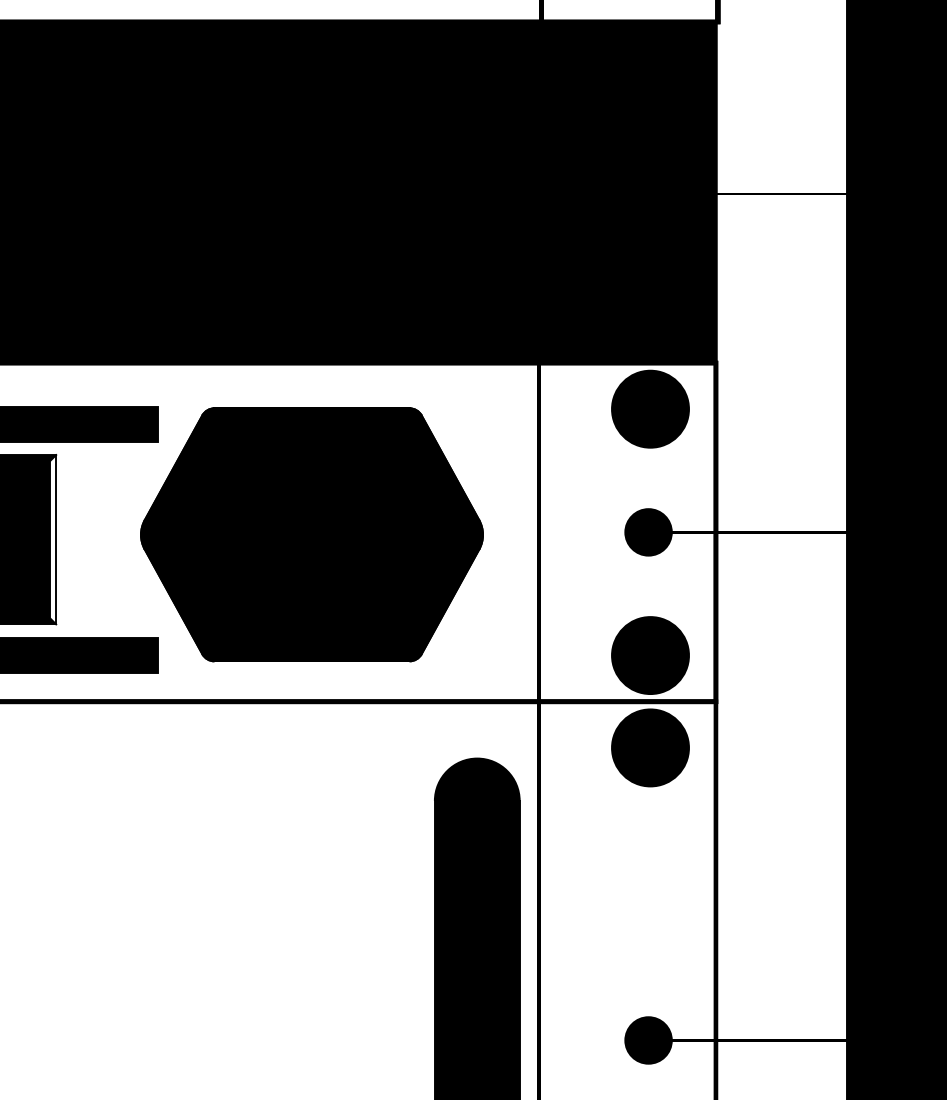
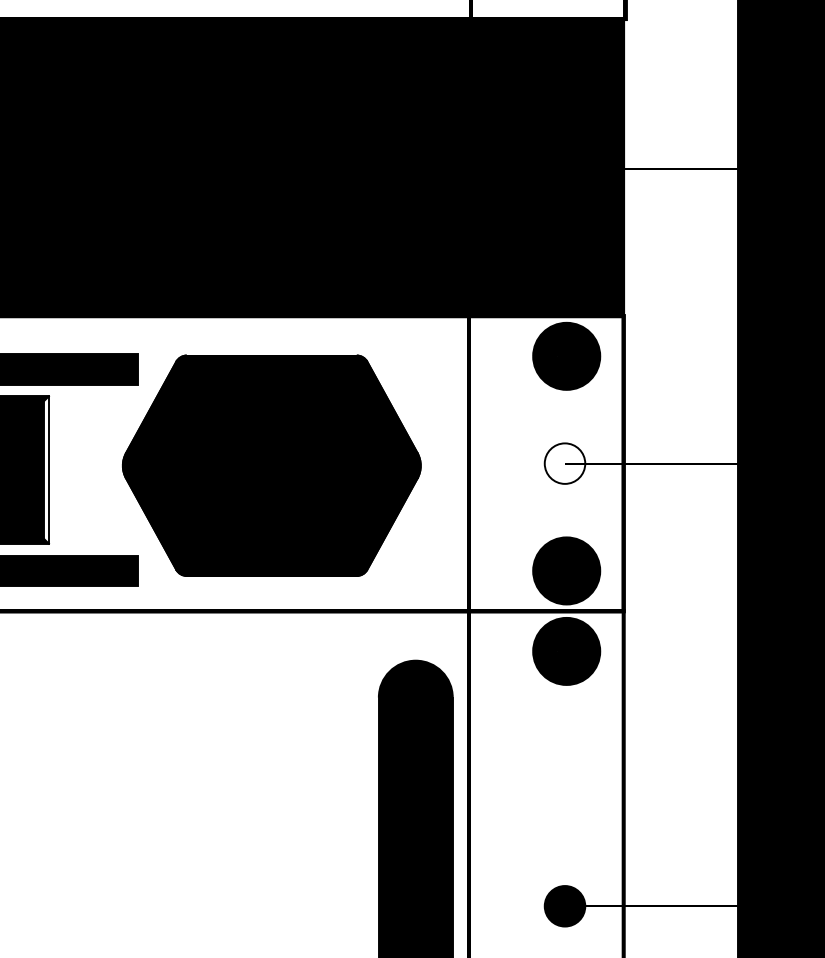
fill: (647, 532) -> (564, 463), removed

